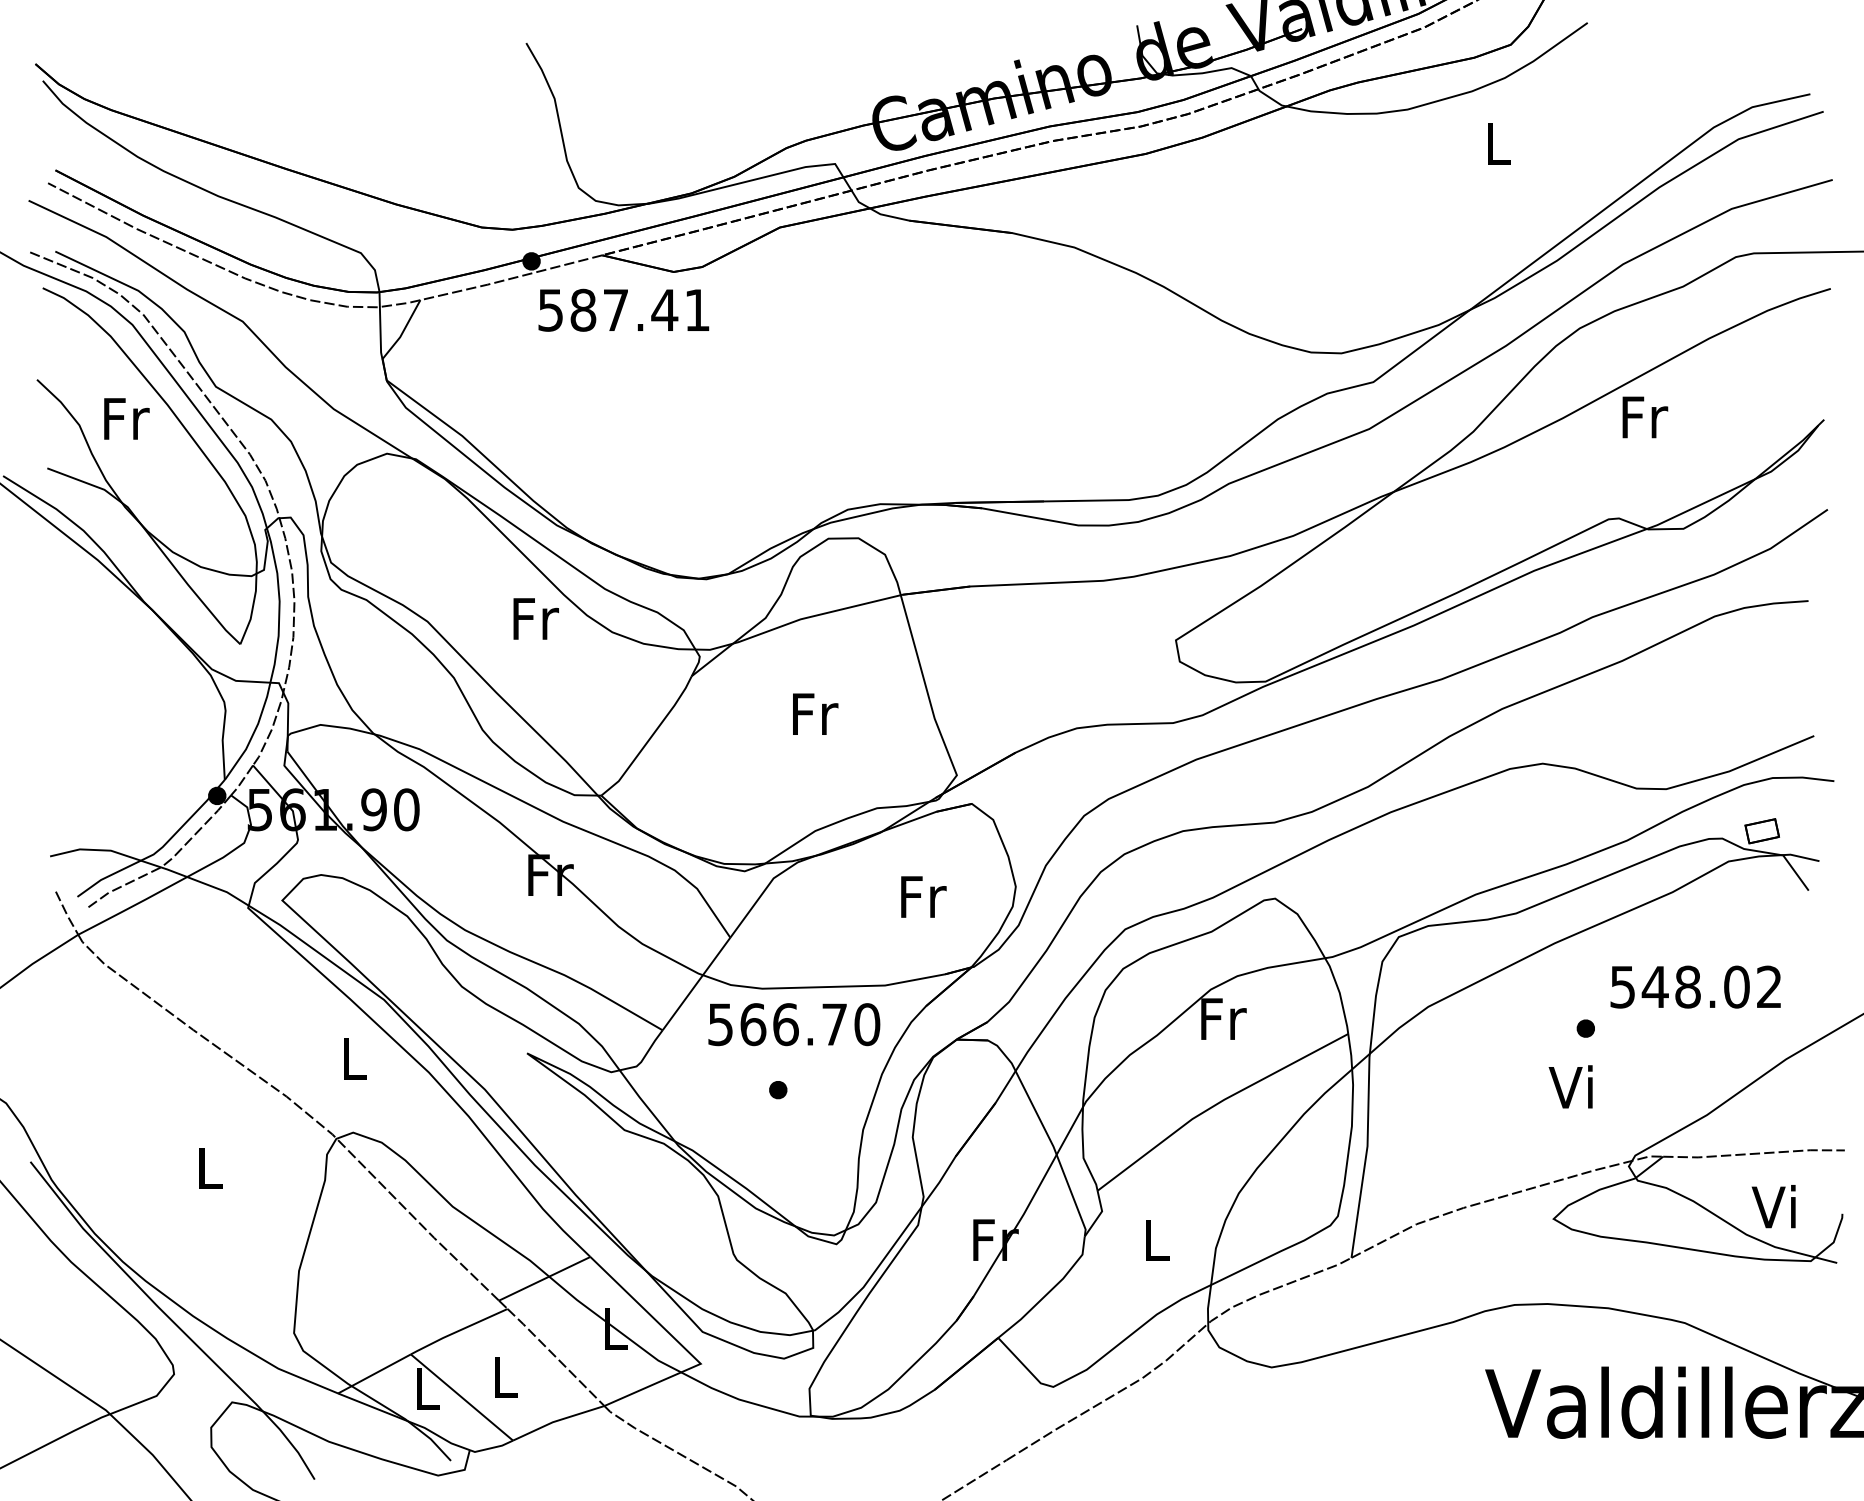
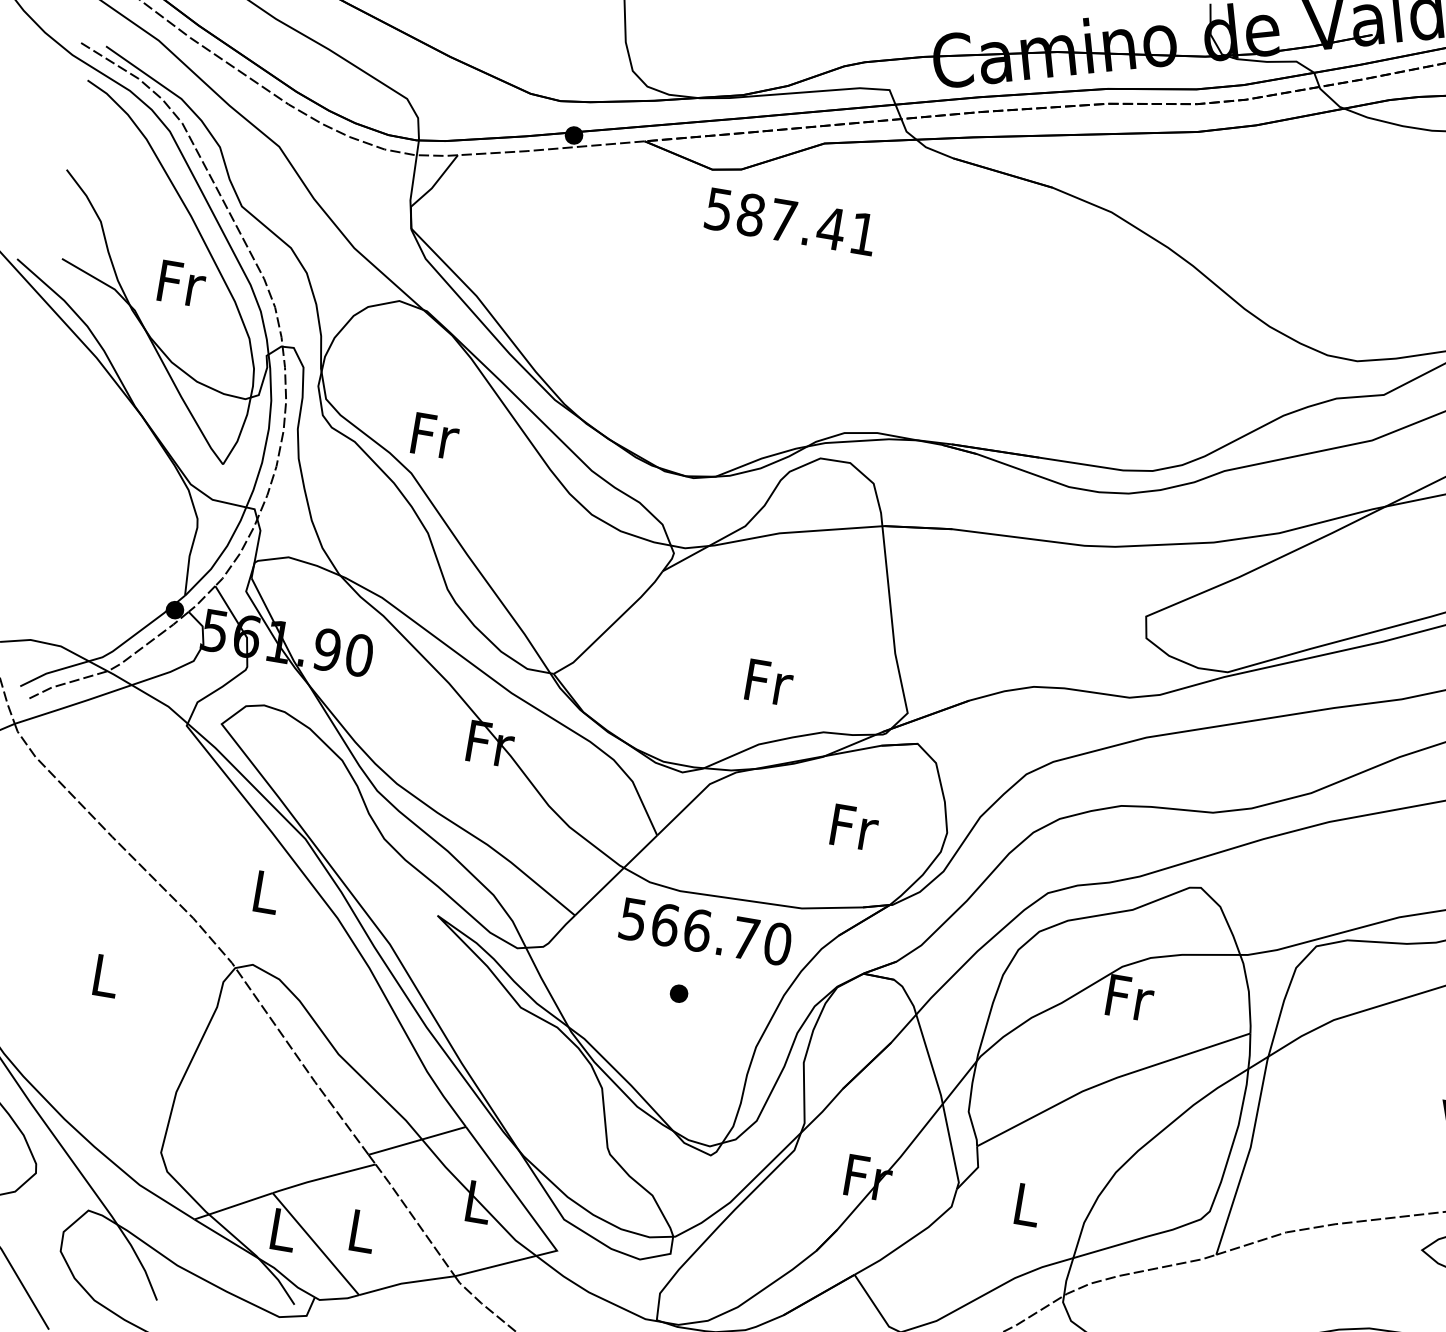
text: (623, 309) -> (790, 220), moved
text: (126, 418) -> (181, 283), moved
text: (535, 618) -> (434, 435), moved
text: (815, 713) -> (769, 681), moved

